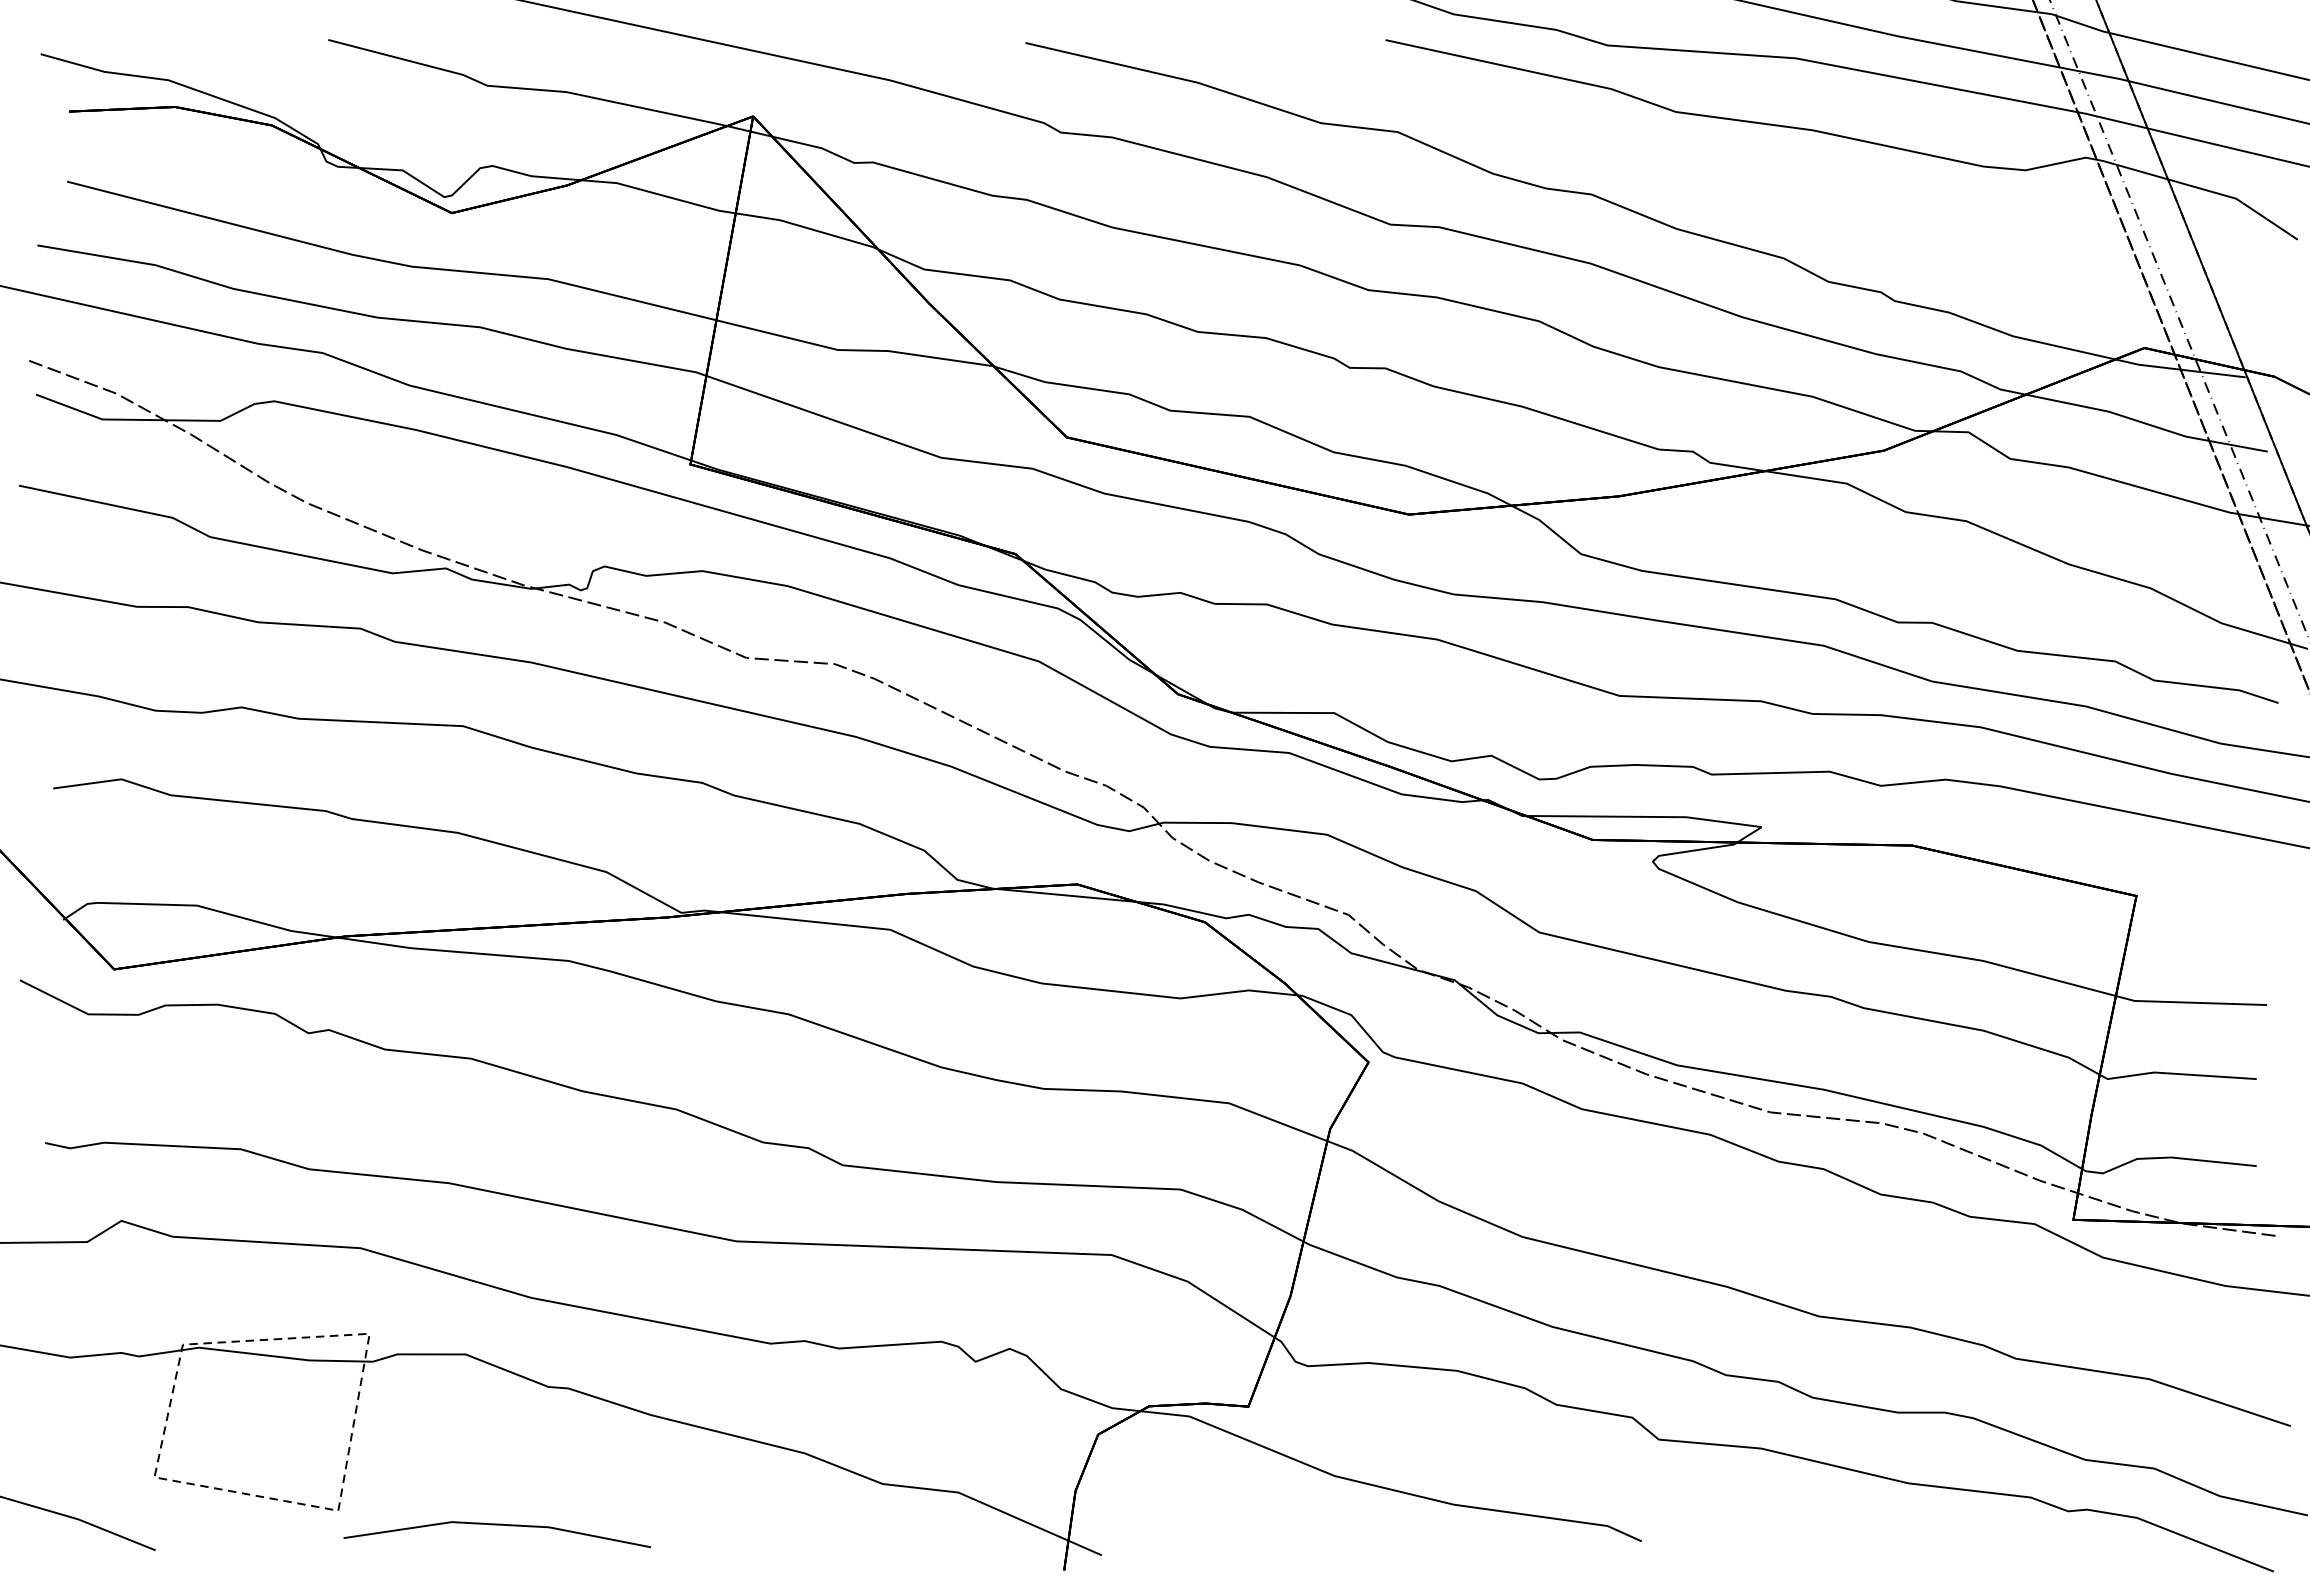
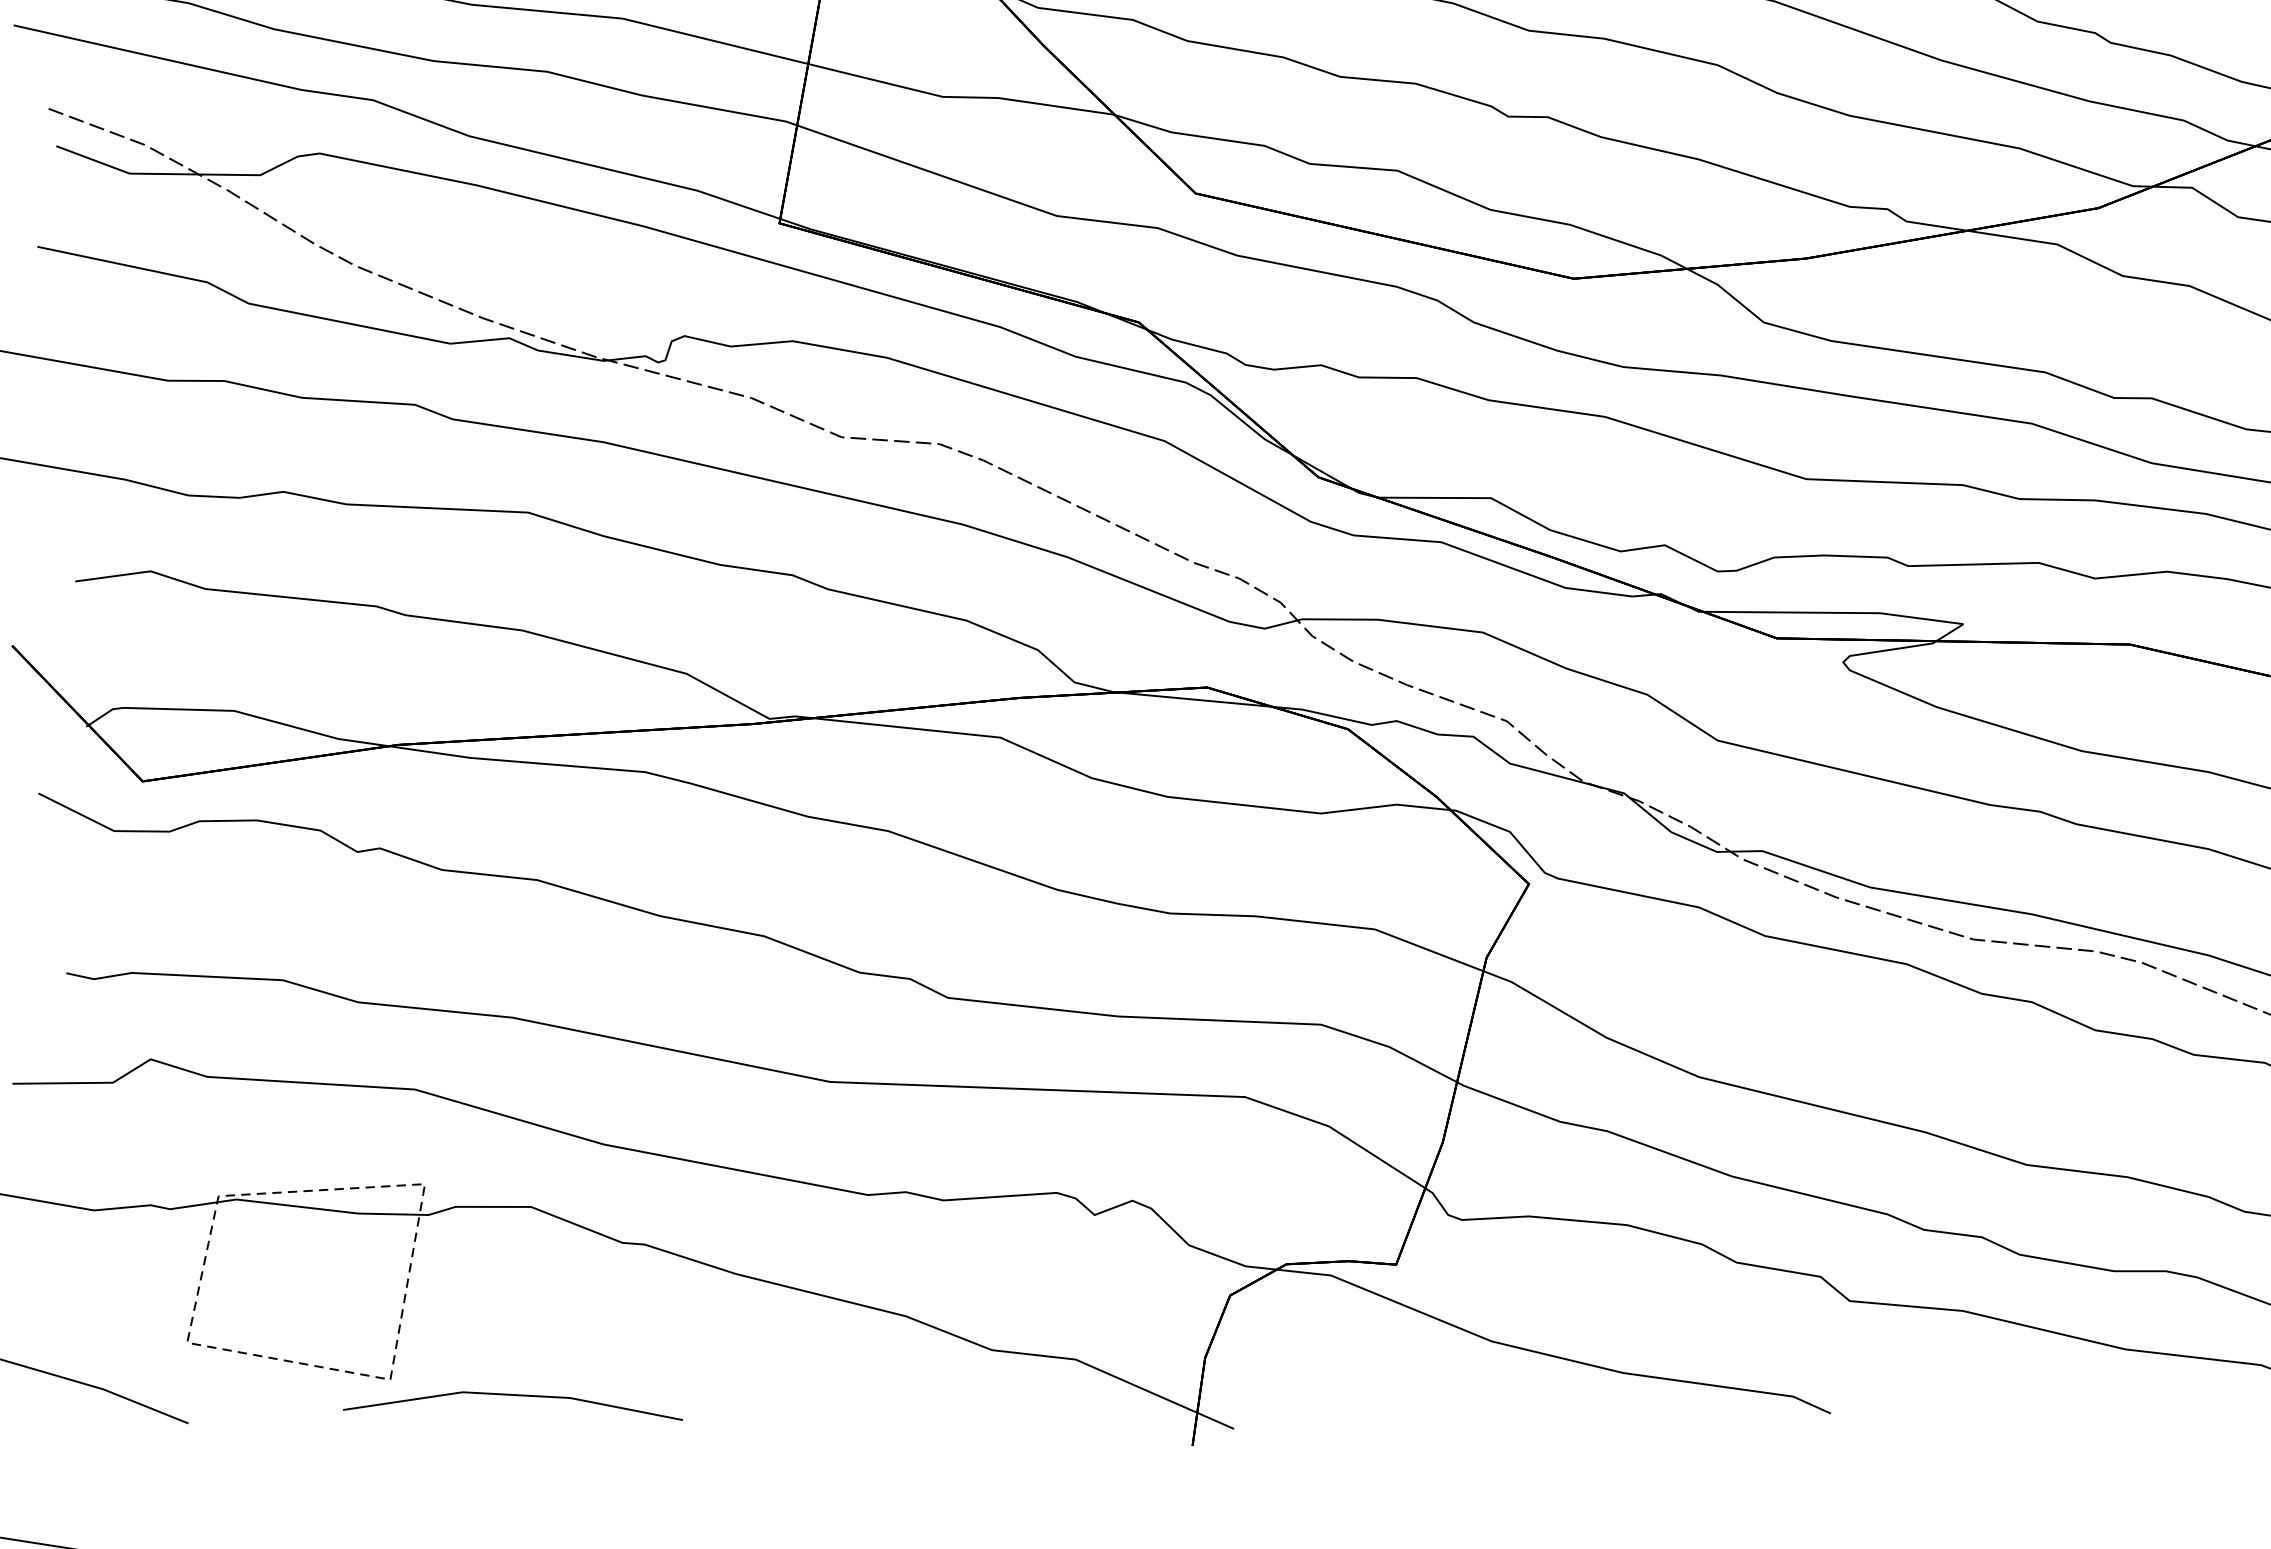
line: (496, 1525) -> (512, 1396), moved

